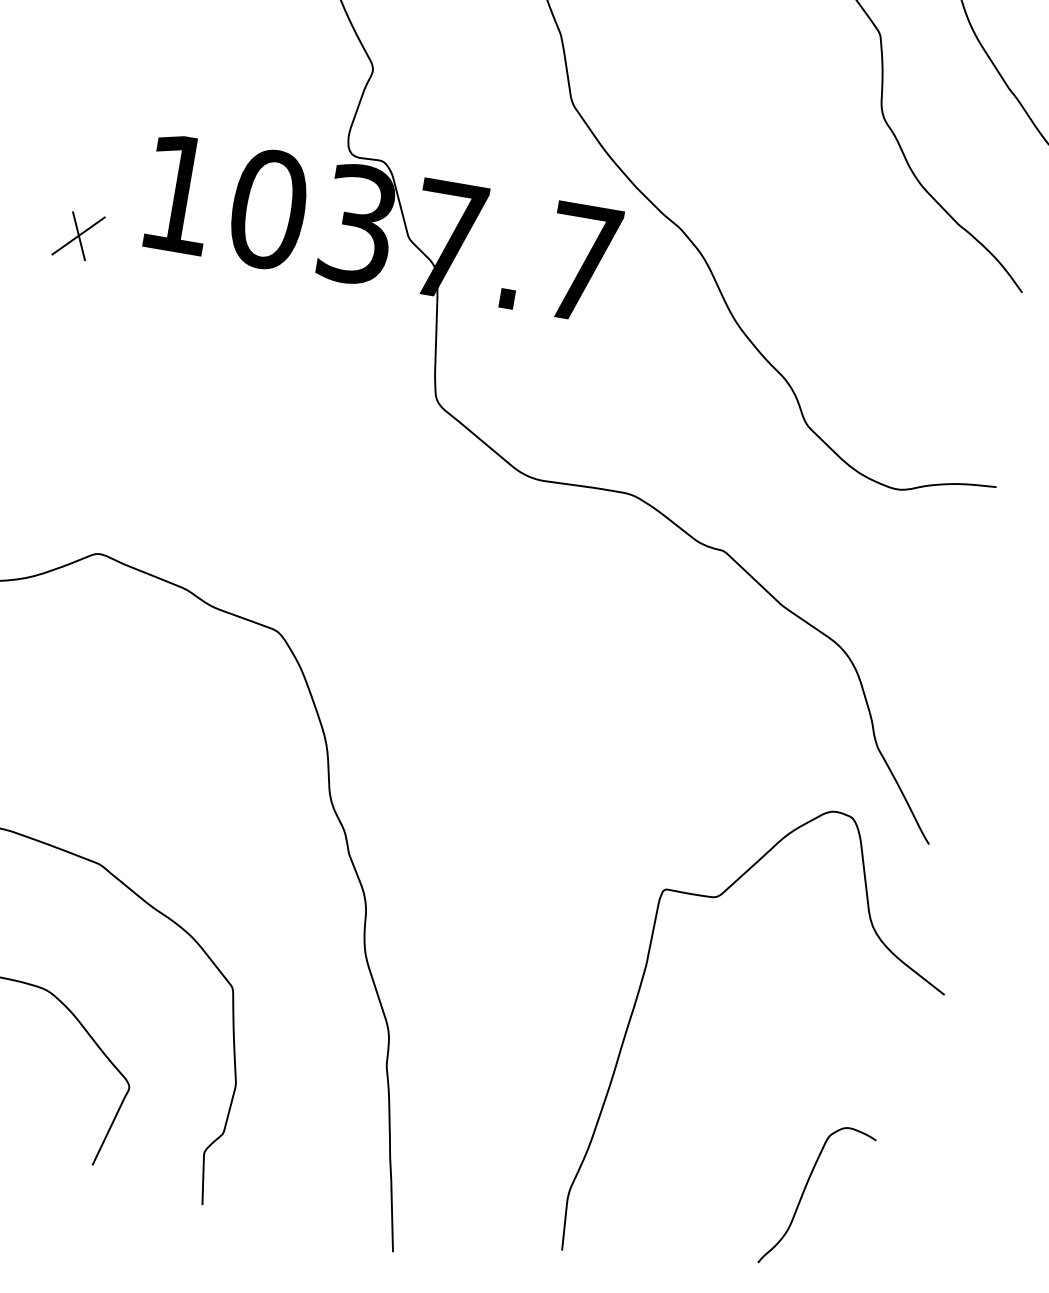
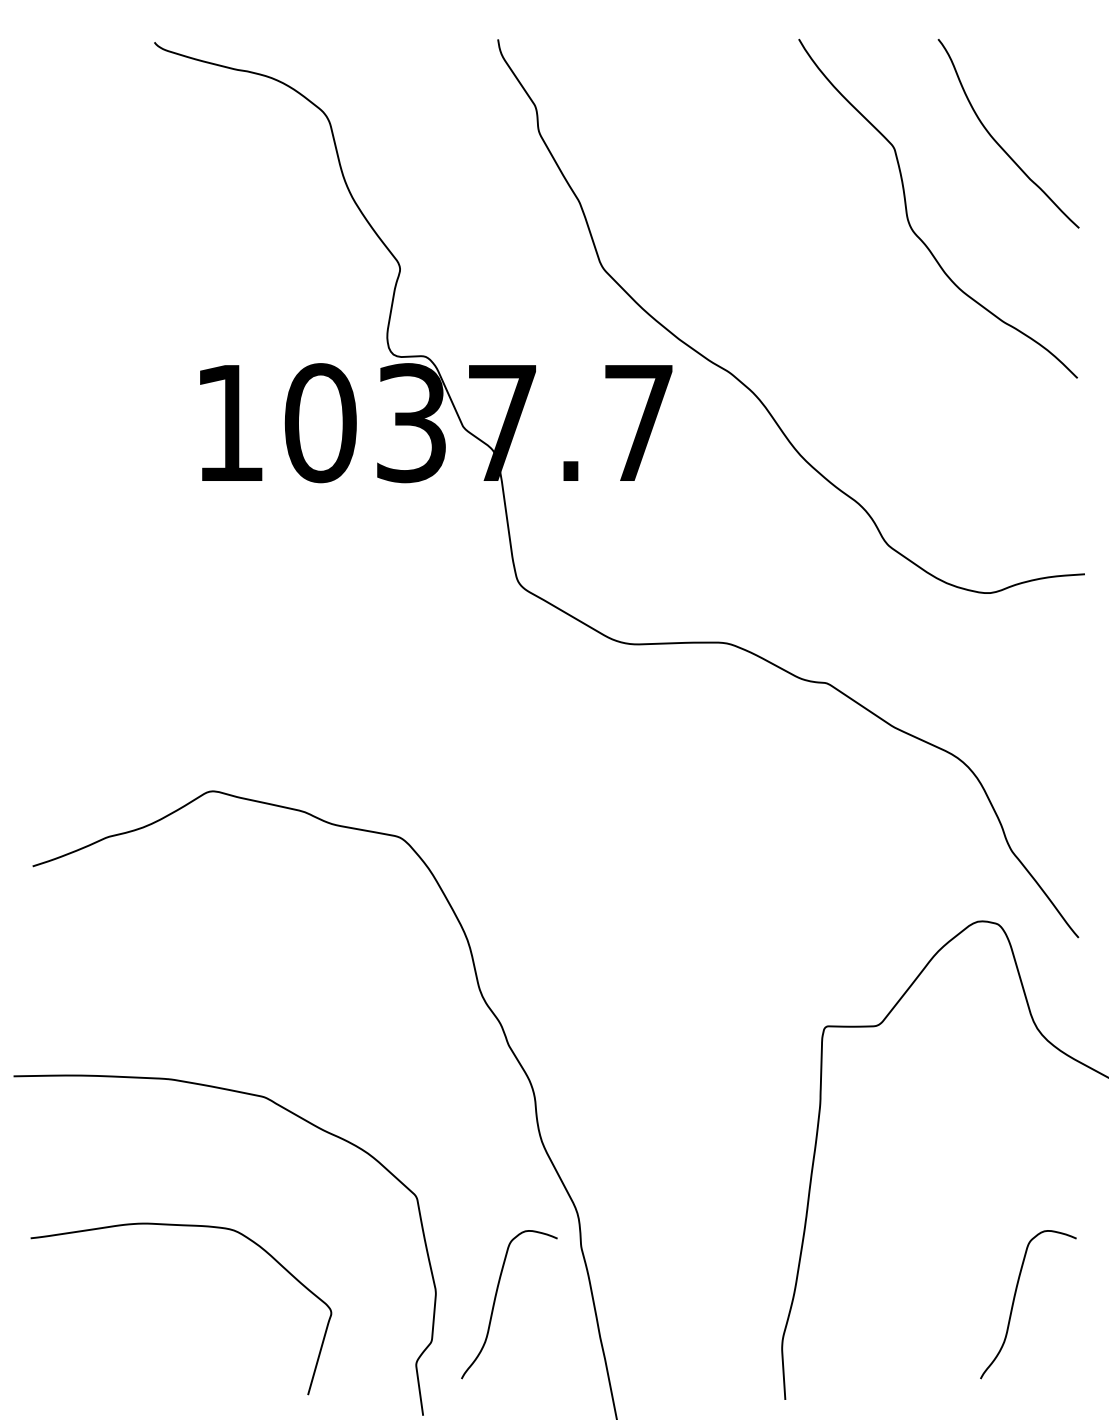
part: (78, 235) -> (137, 480), removed
curve: (292, 1105) -> (495, 1302), added

